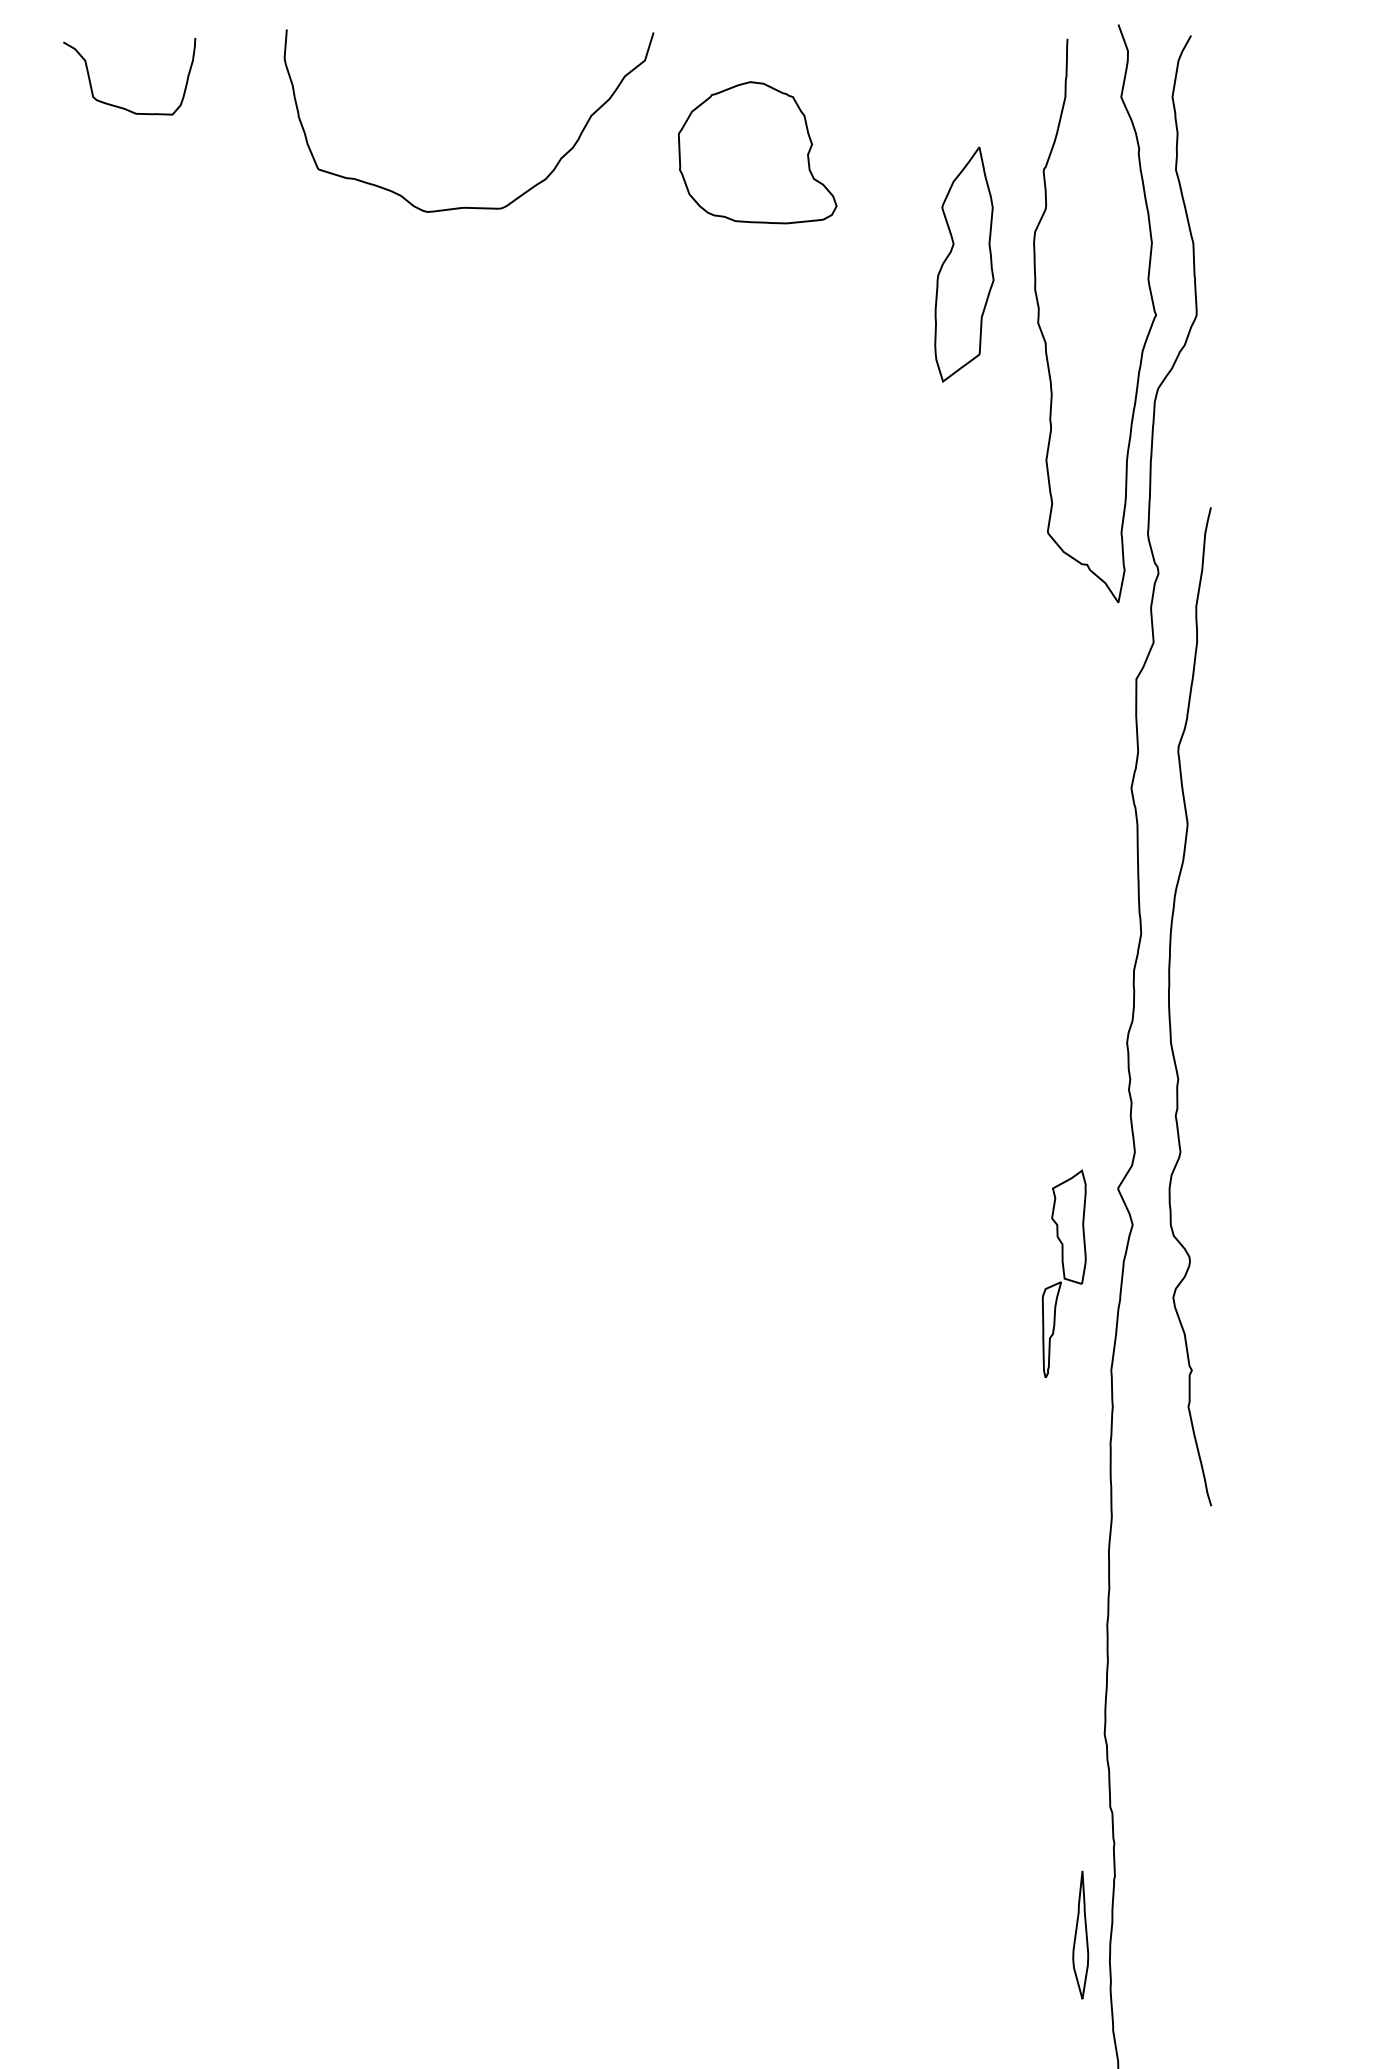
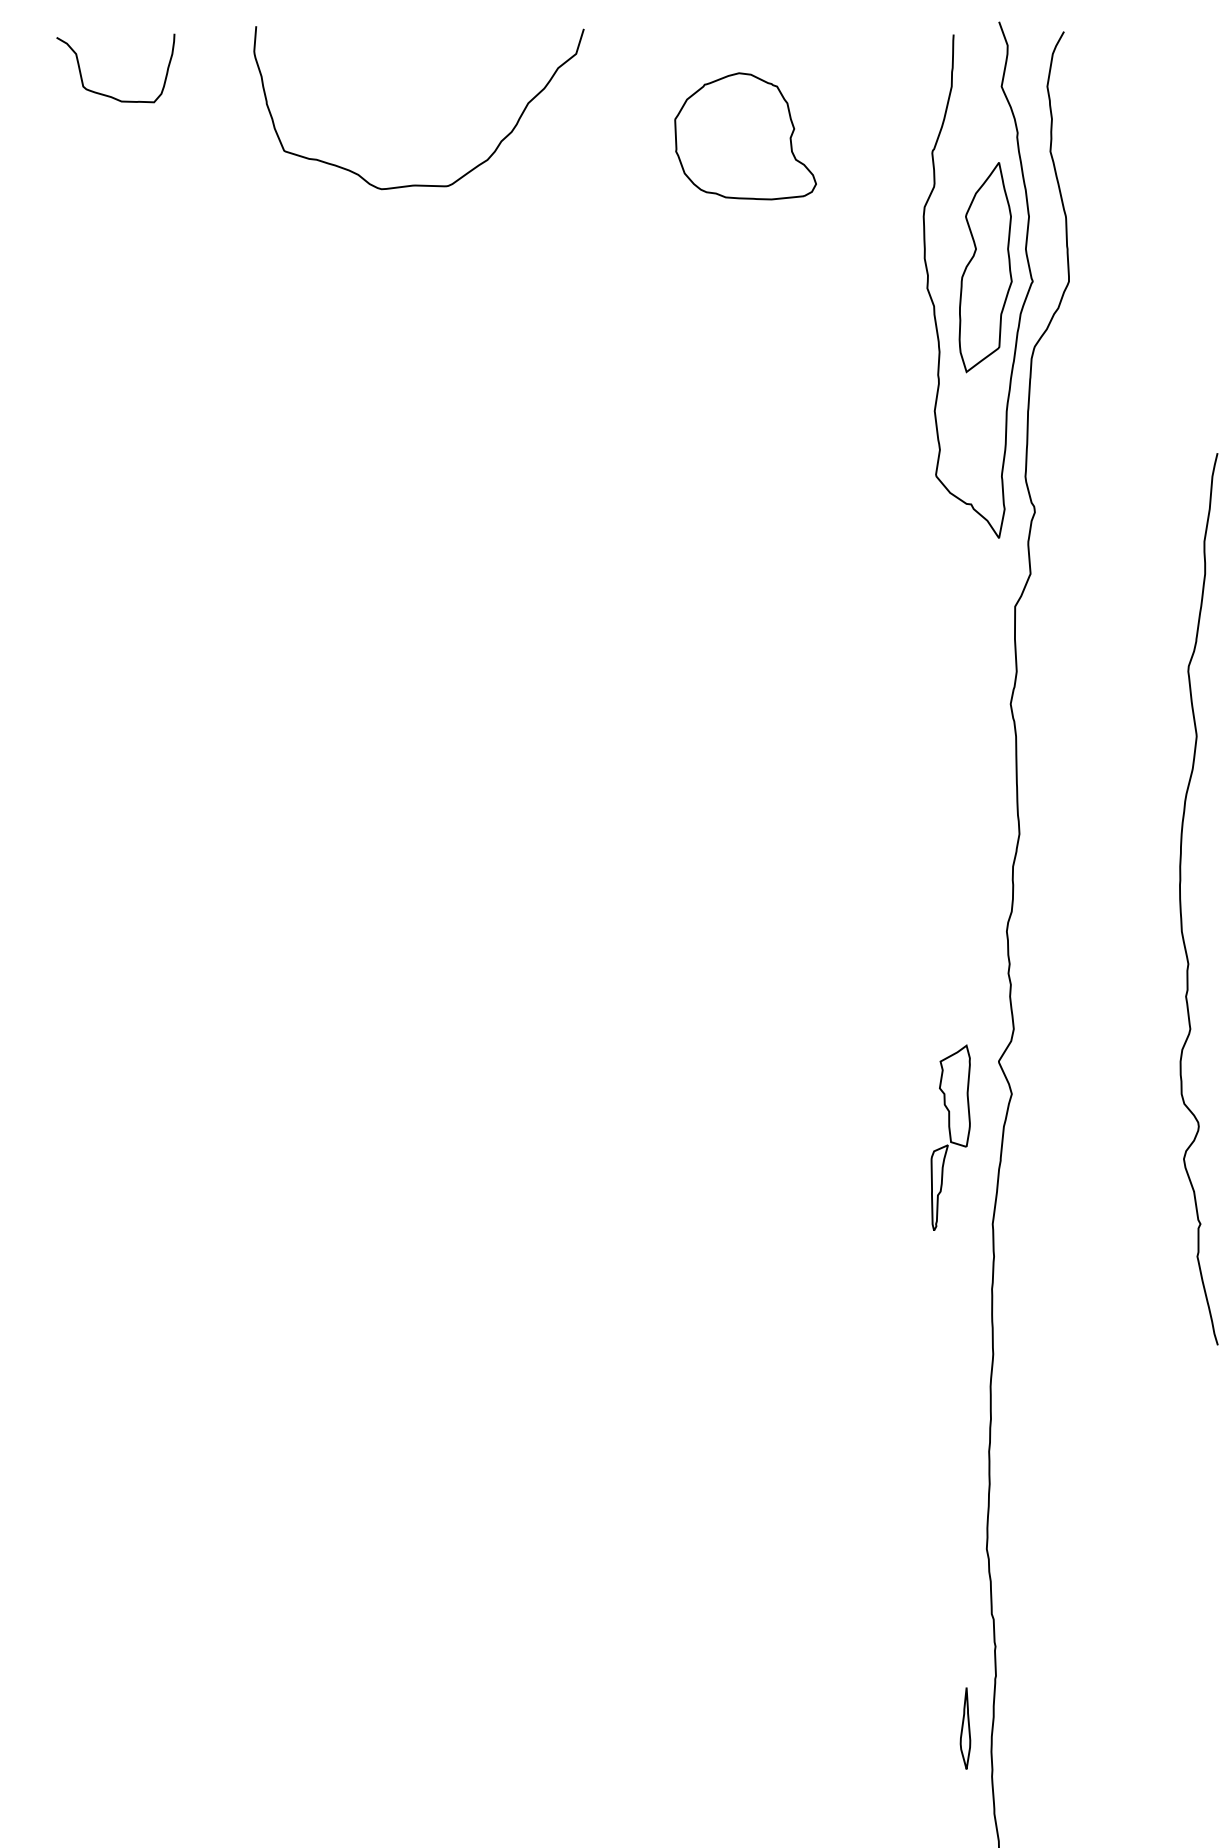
part: (757, 152) -> (745, 136), moved
part: (964, 264) -> (985, 267), moved
curve: (1170, 1008) -> (1181, 900), moved
part: (1080, 1934) -> (965, 1727), size x0.71

